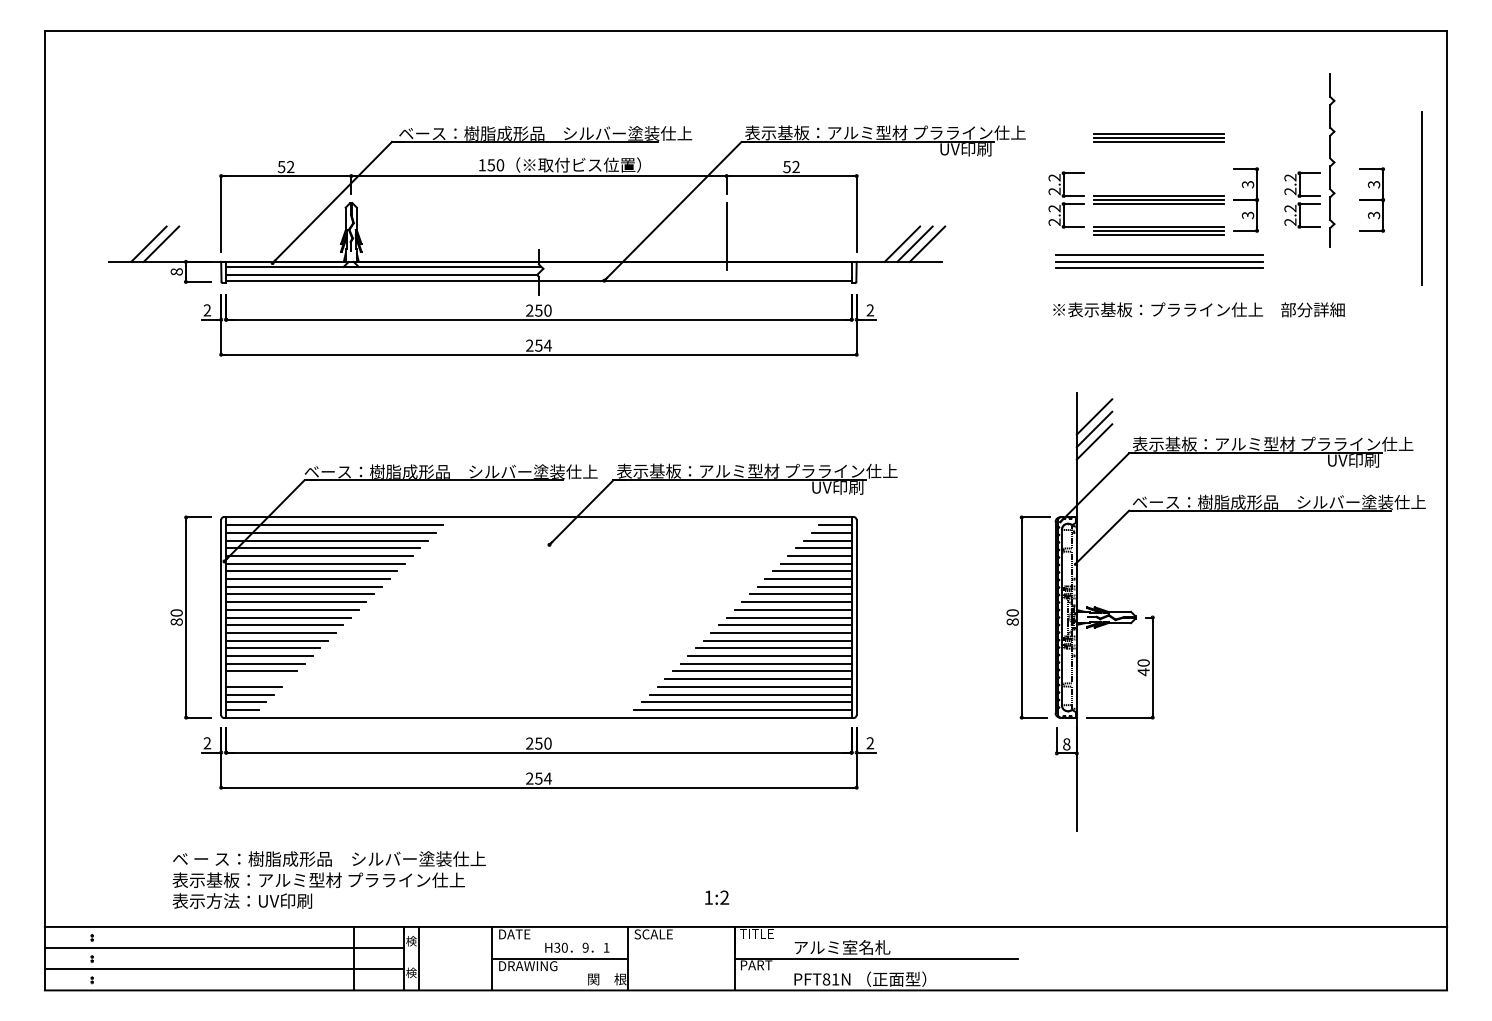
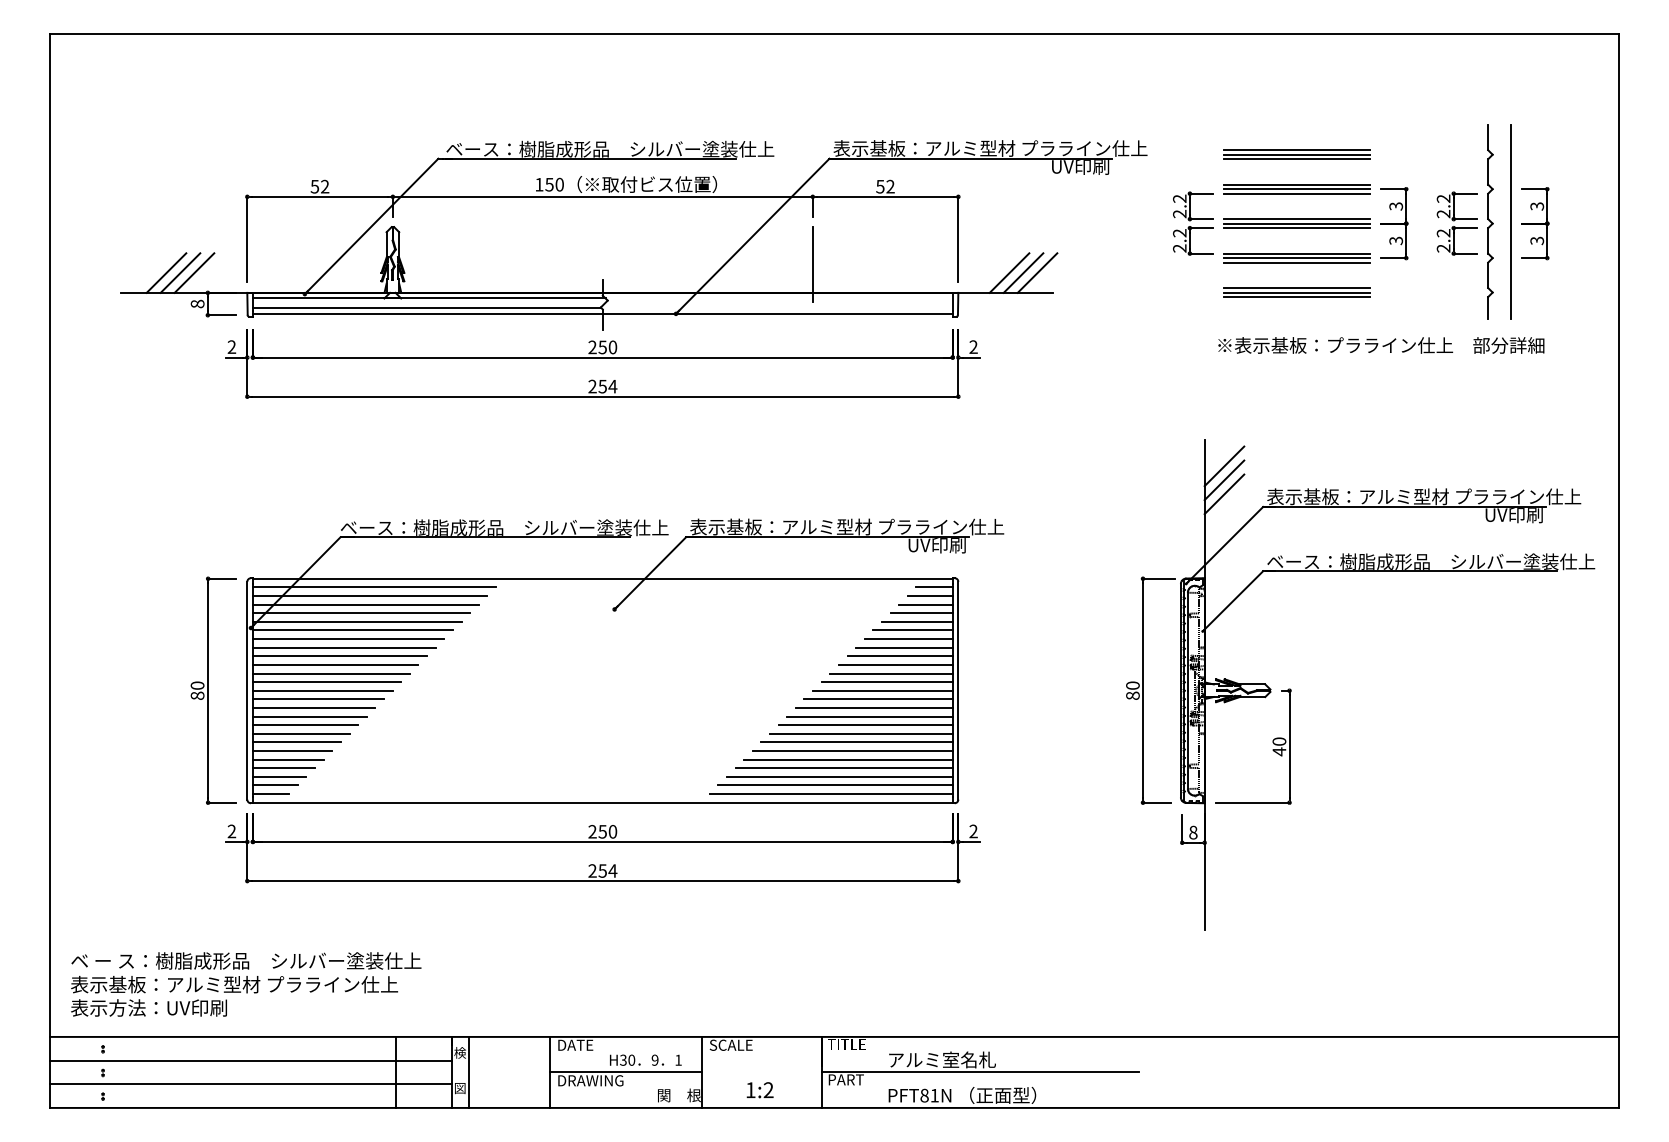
part: (1332, 160) -> (1490, 221), moved
part: (1158, 169) -> (1296, 189), added
line: (1421, 198) -> (1510, 221), moved
line: (173, 243) -> (194, 272), added
part: (1158, 261) -> (1296, 292), size x0.62
text: (1199, 309) -> (1381, 345), moved
line: (257, 678) -> (287, 759), added
text: (329, 880) -> (246, 984), moved
text: (716, 897) -> (759, 1090), moved
text: (411, 973) -> (460, 1088), 検 -> 図

